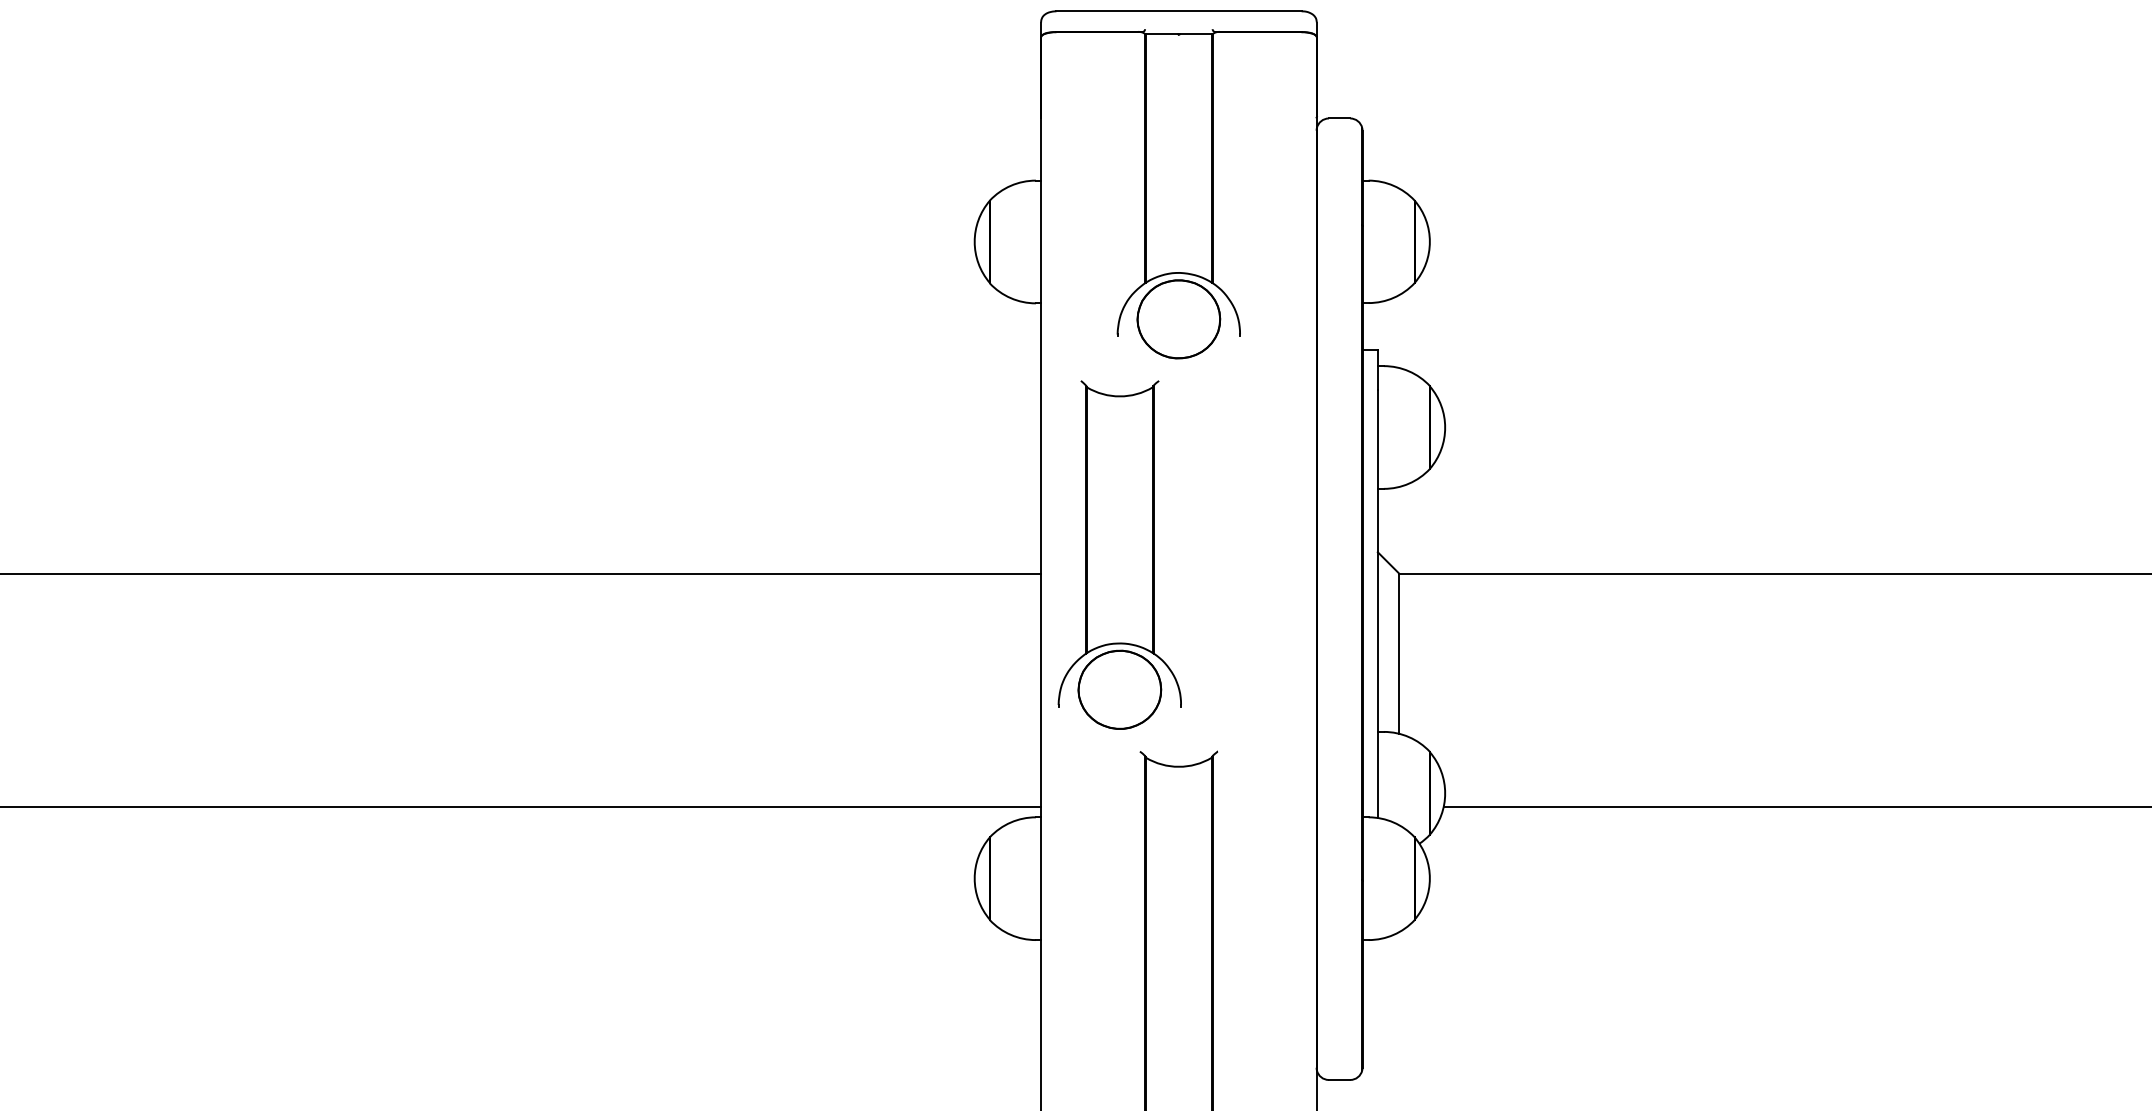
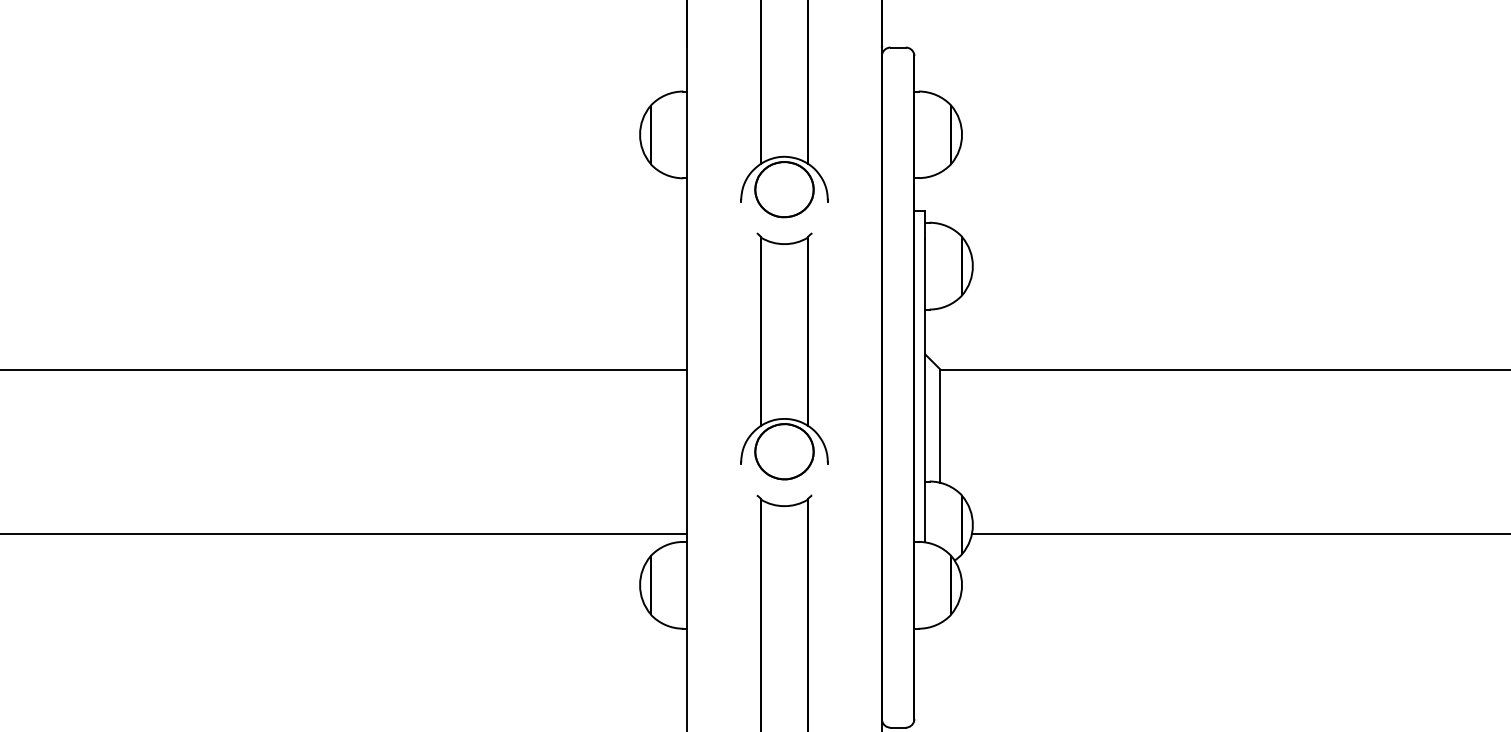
part: (1119, 554) -> (784, 355), moved

